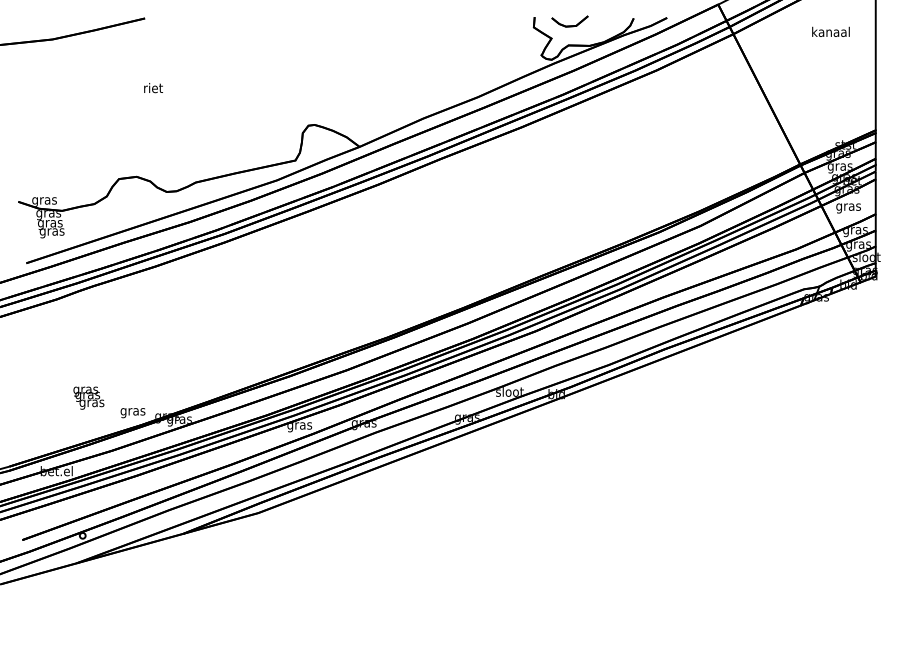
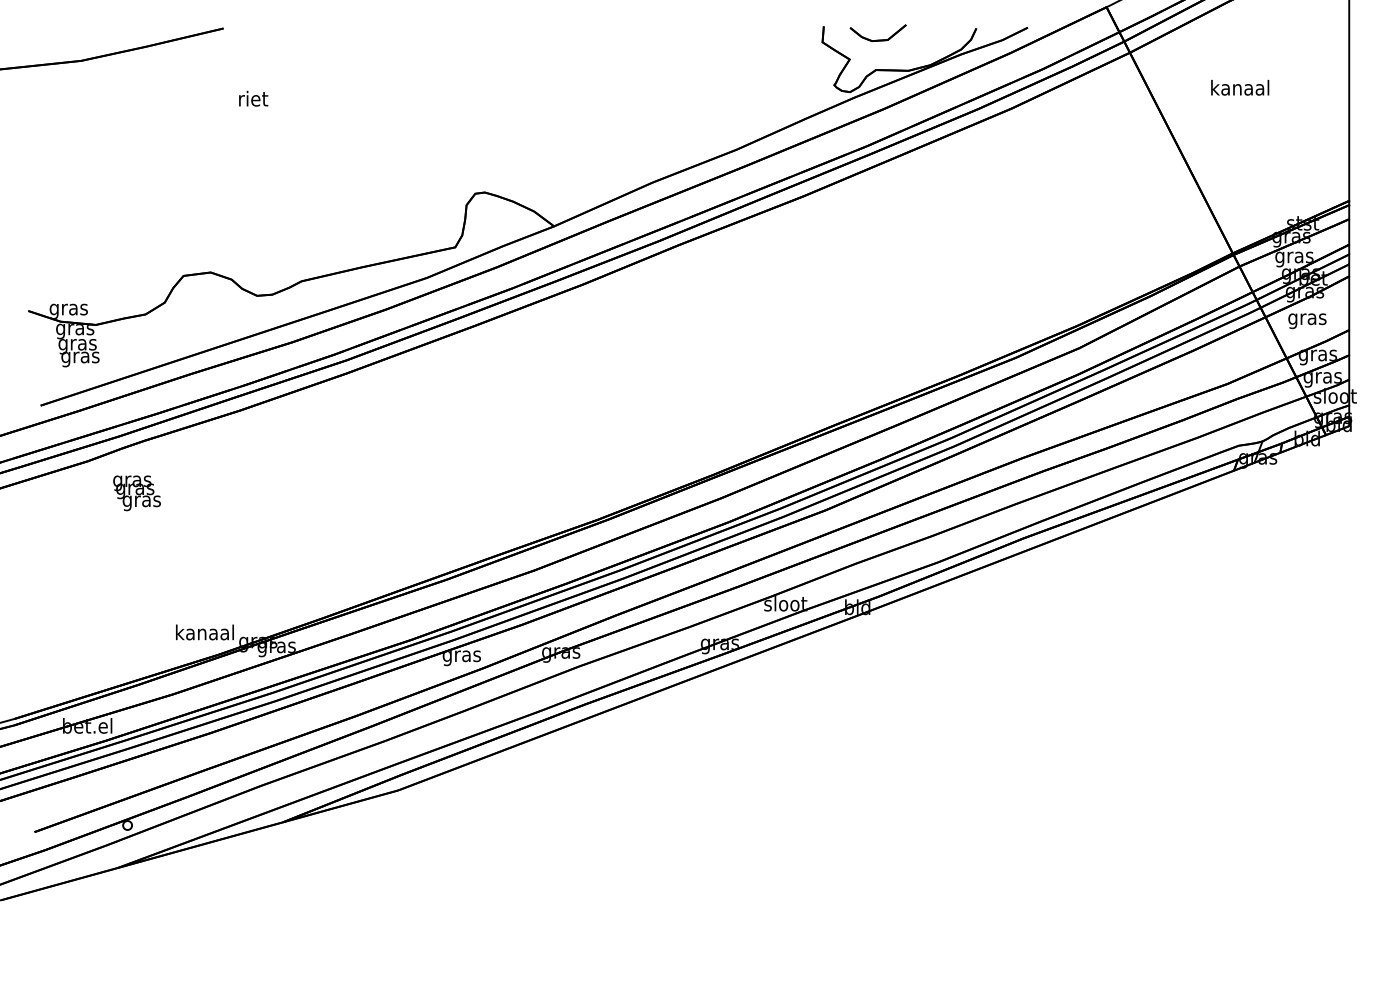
text: (830, 31) -> (1239, 87), moved
text: (153, 88) -> (253, 99), moved
text: (88, 397) -> (136, 492), moved
text: (132, 411) -> (204, 633), gras -> kanaal

